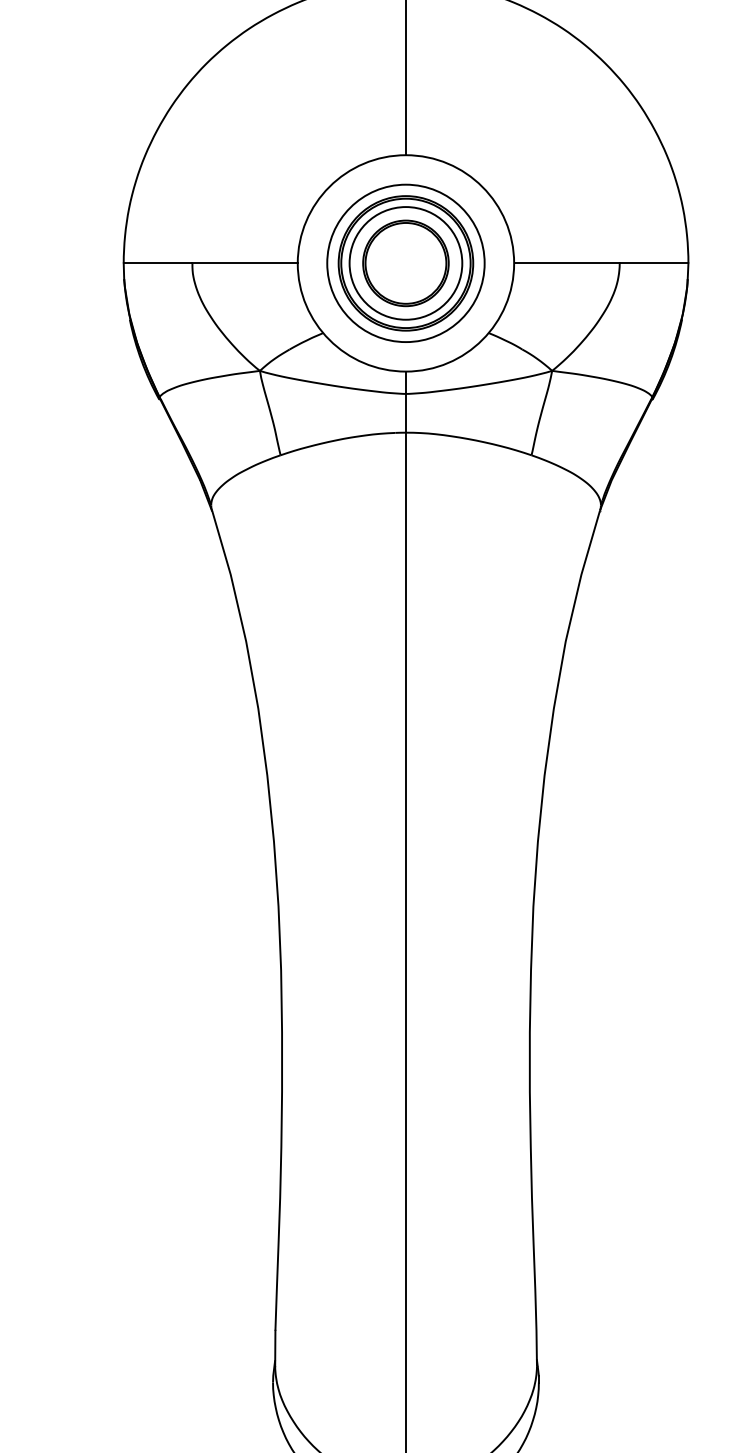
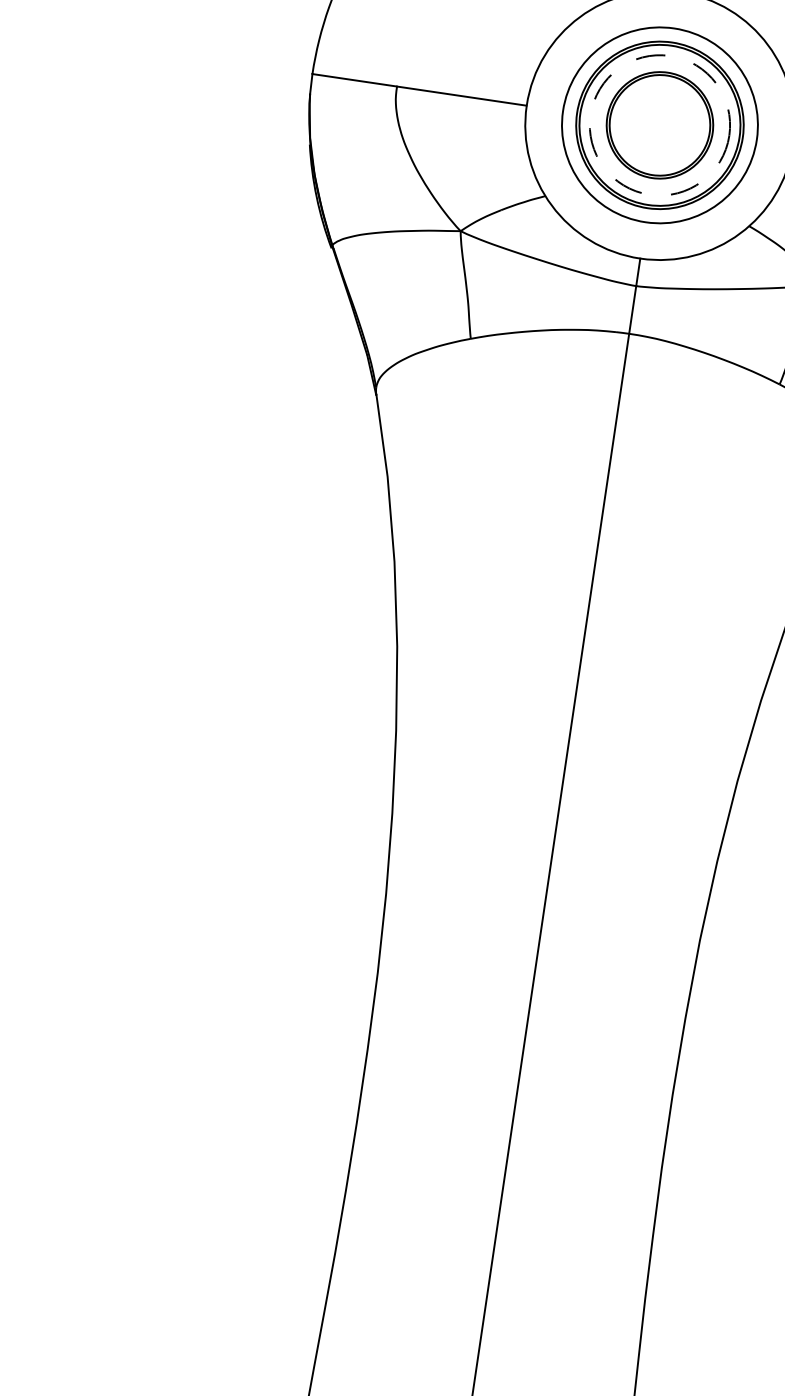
circle: (405, 263) -> (659, 125), solid -> dashed

